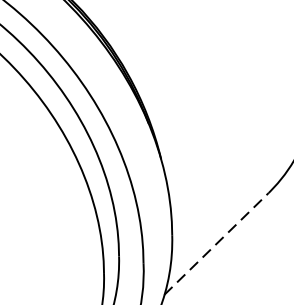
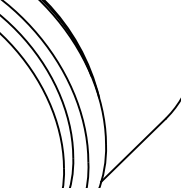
line: (216, 244) -> (133, 150), dashed -> solid

